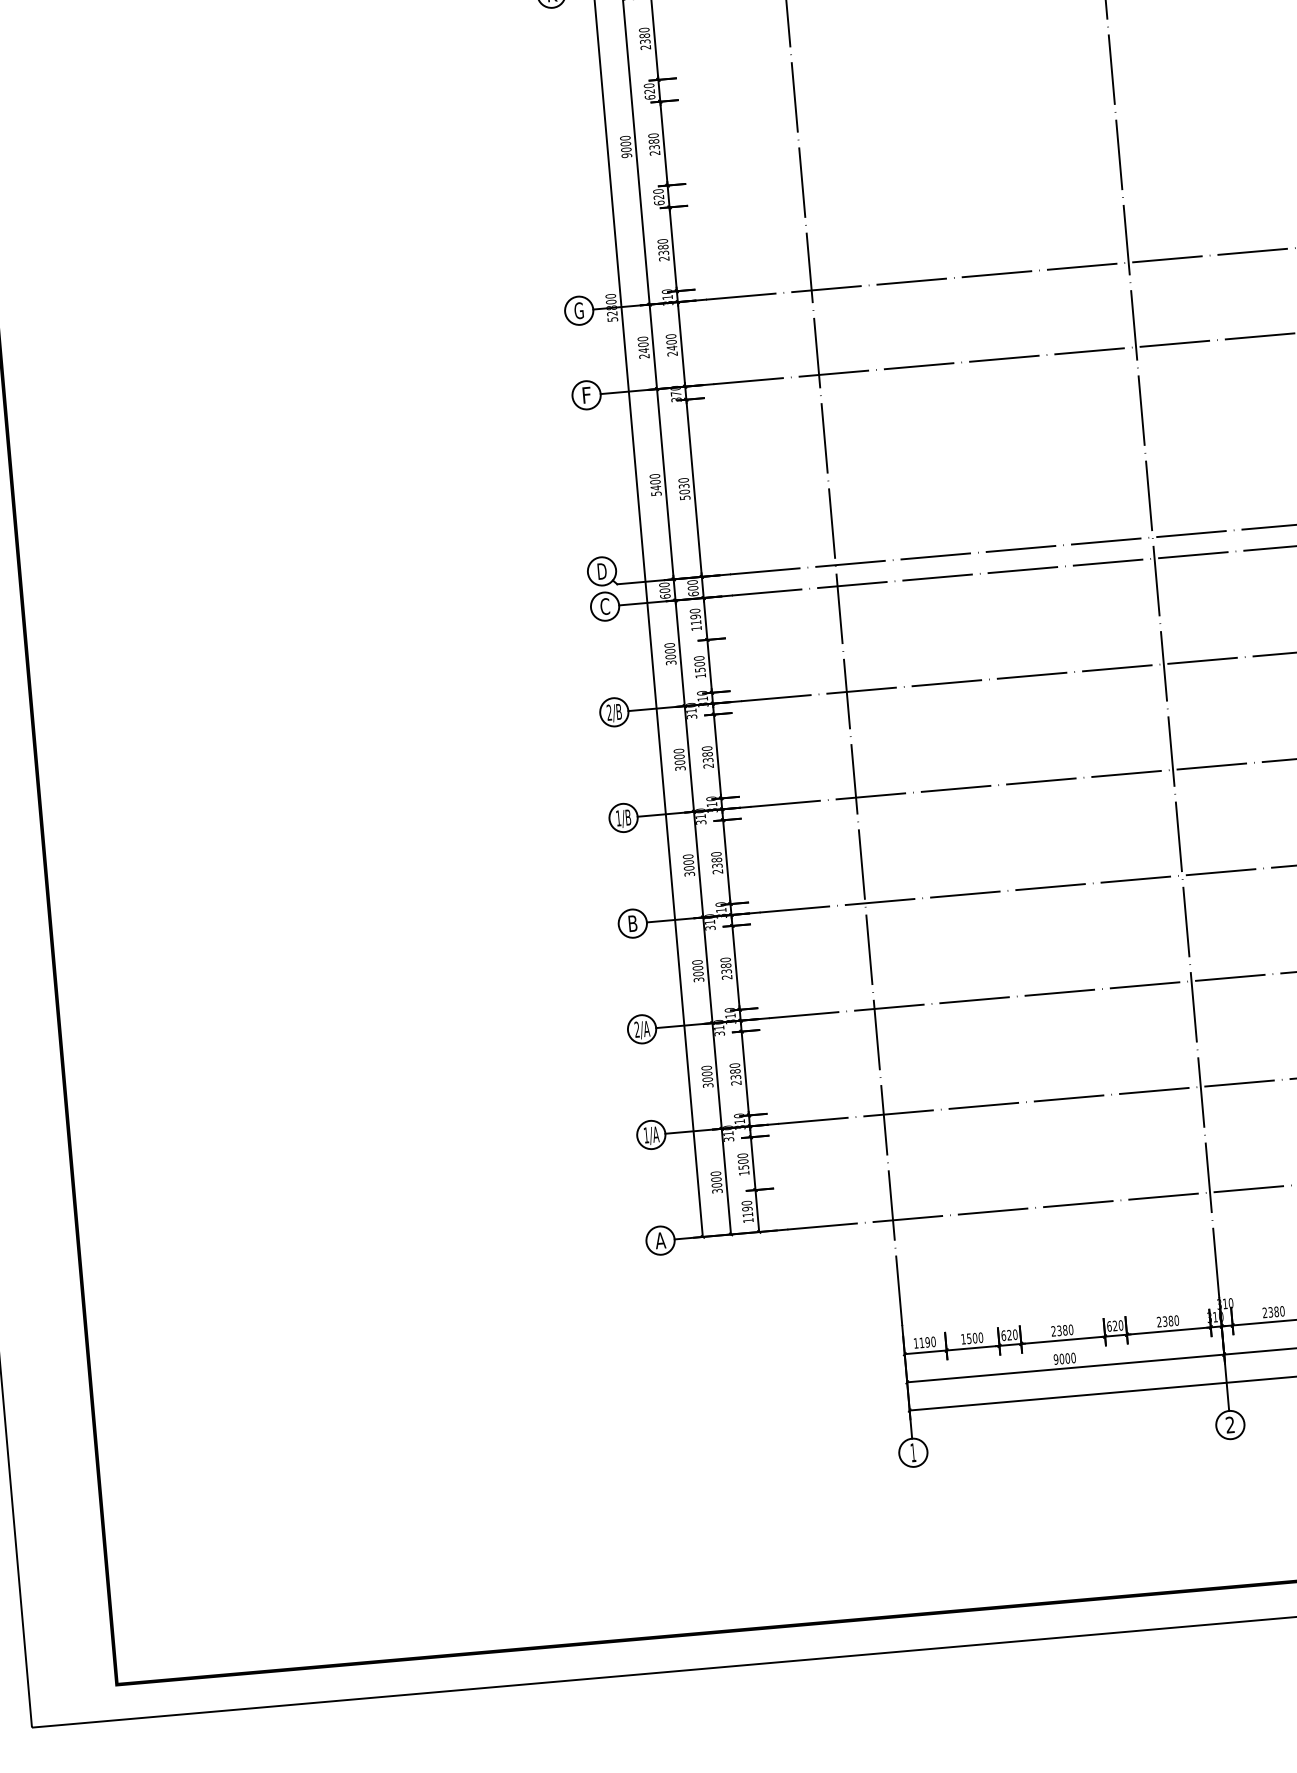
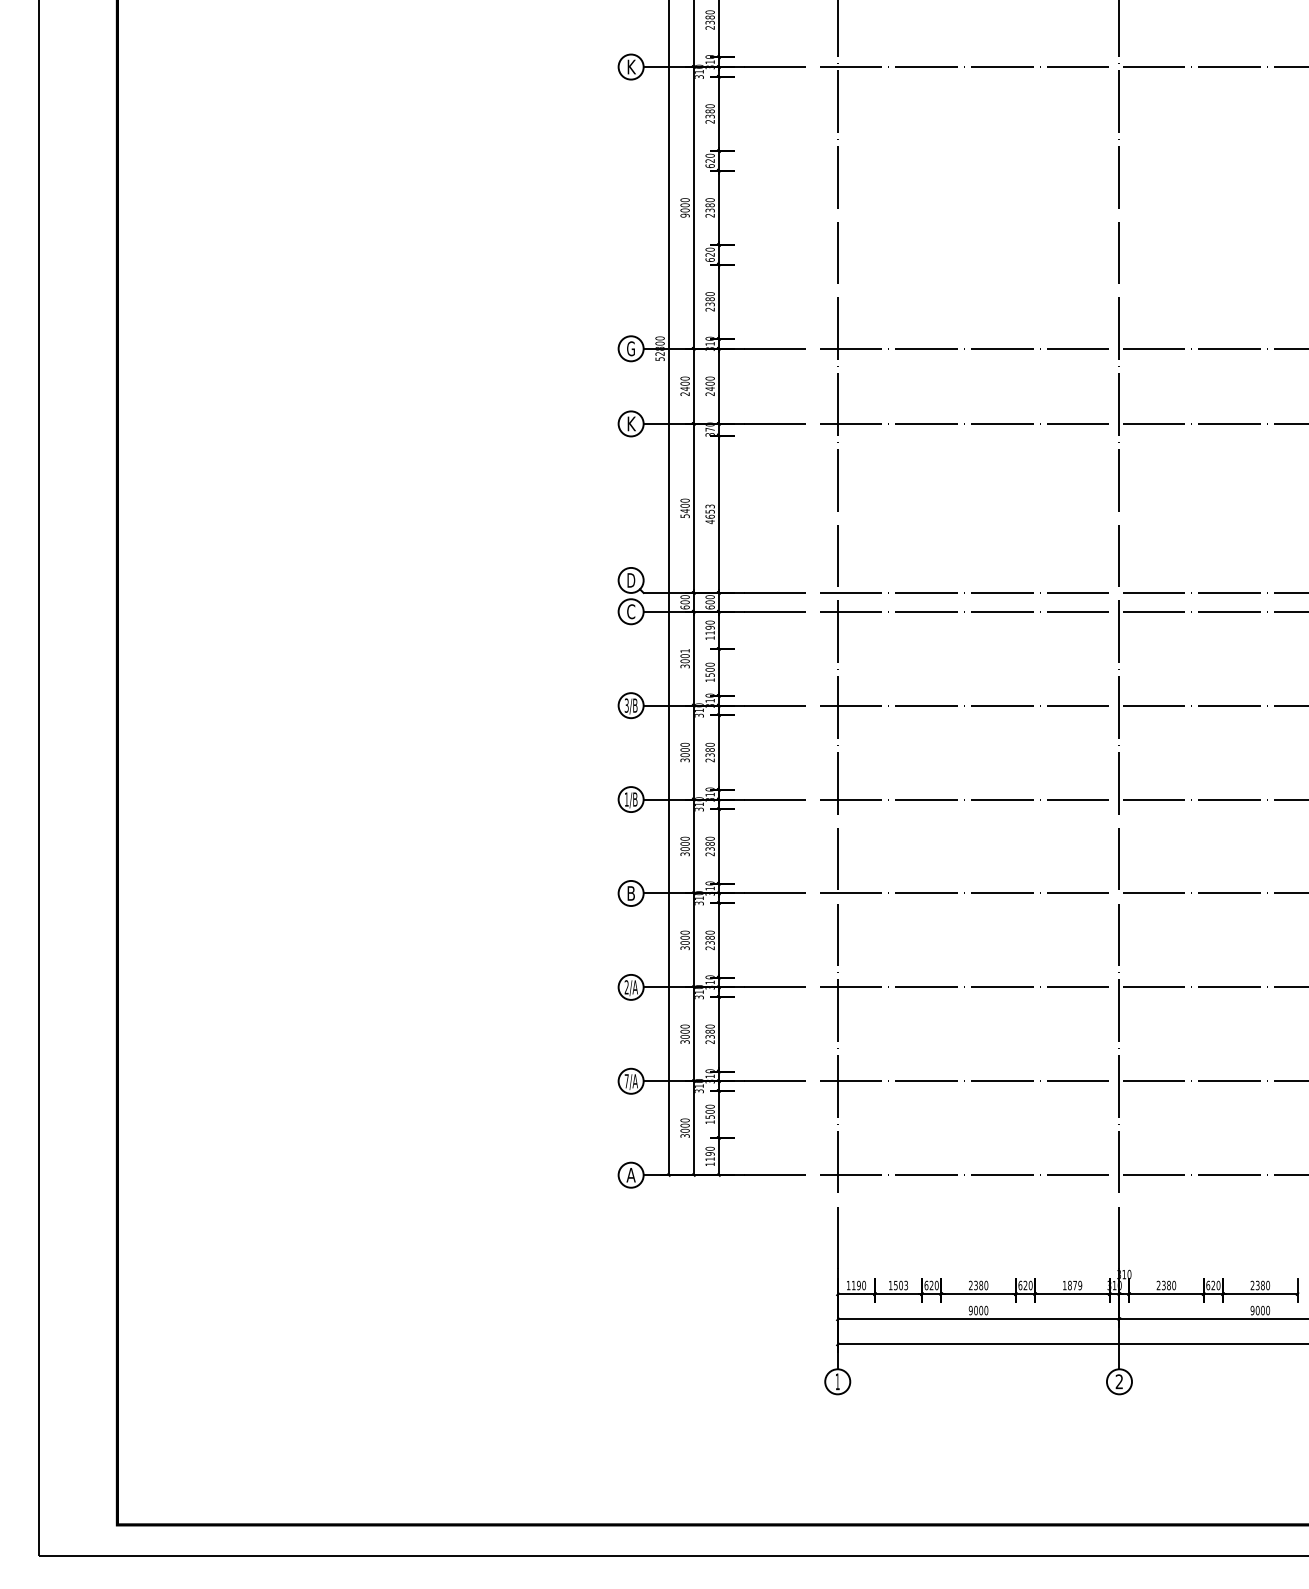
text: (586, 394) -> (631, 423), F -> K
text: (683, 489) -> (709, 514), 5030 -> 4653
text: (668, 644) -> (684, 650), 3000 -> 3001
text: (609, 712) -> (626, 705), 2/B -> 3/B
text: (646, 1135) -> (626, 1081), 1/A -> 7/A
text: (1166, 1321) -> (1071, 1285), 2380 -> 1879
text: (981, 1337) -> (906, 1285), 1500 -> 1503

